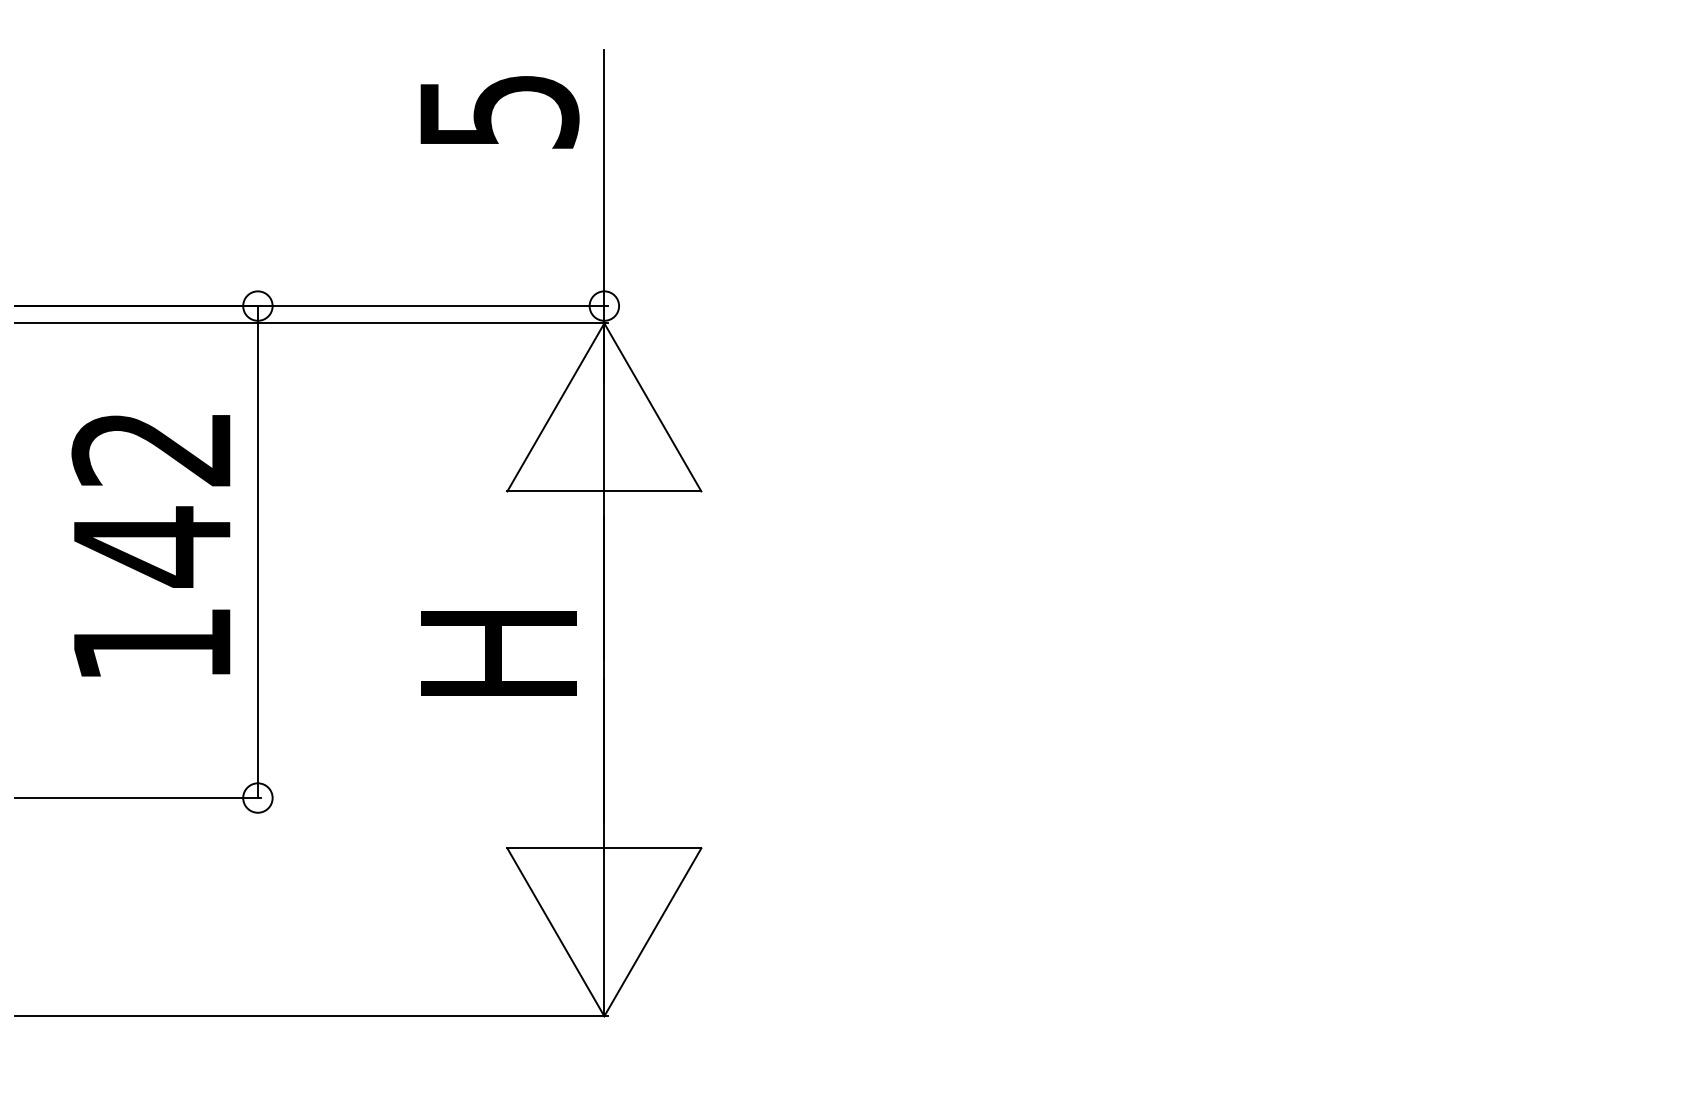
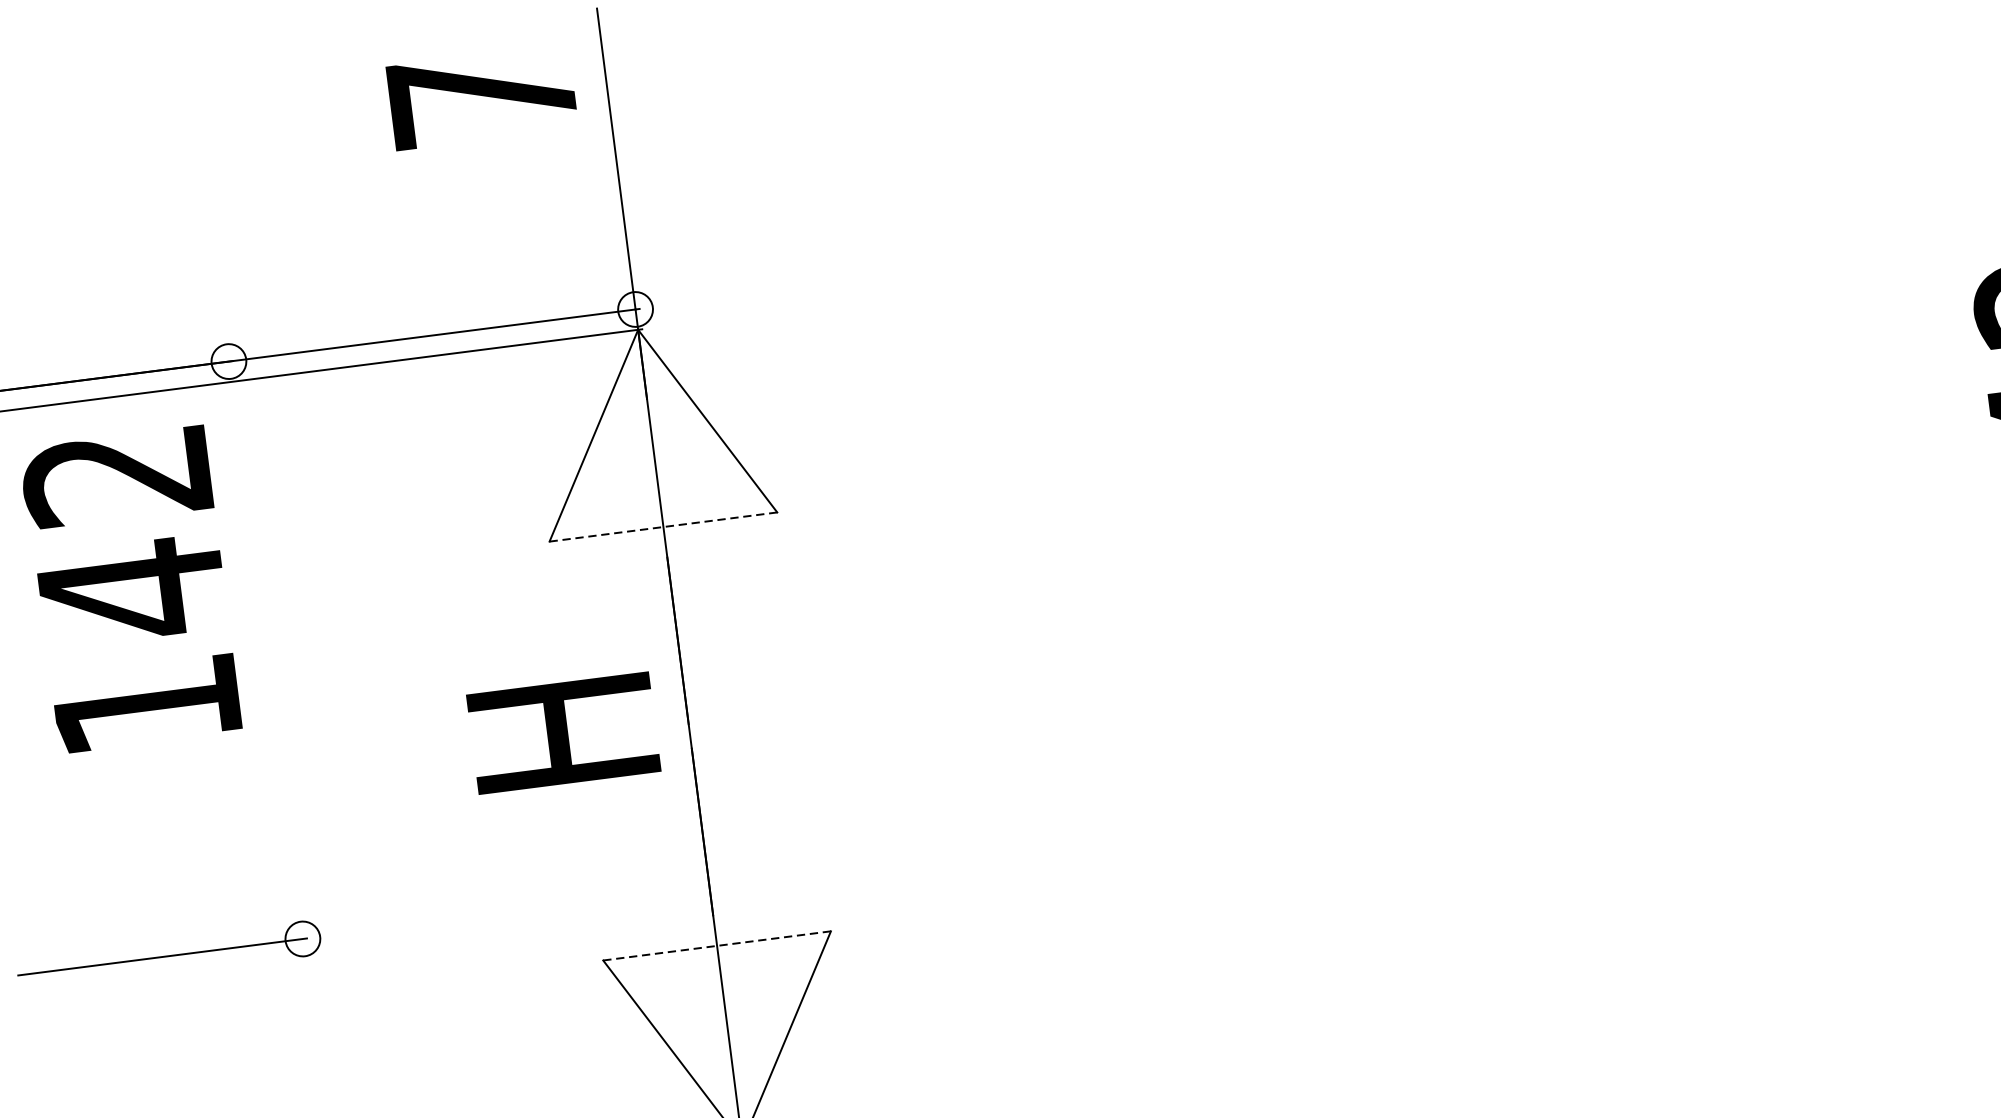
text: (499, 111) -> (483, 96), 5 -> 7
line: (604, 491) -> (663, 527), solid -> dashed
text: (150, 545) -> (129, 589), moved
line: (257, 552) -> (265, 650), removed
line: (603, 848) -> (716, 946), solid -> dashed

